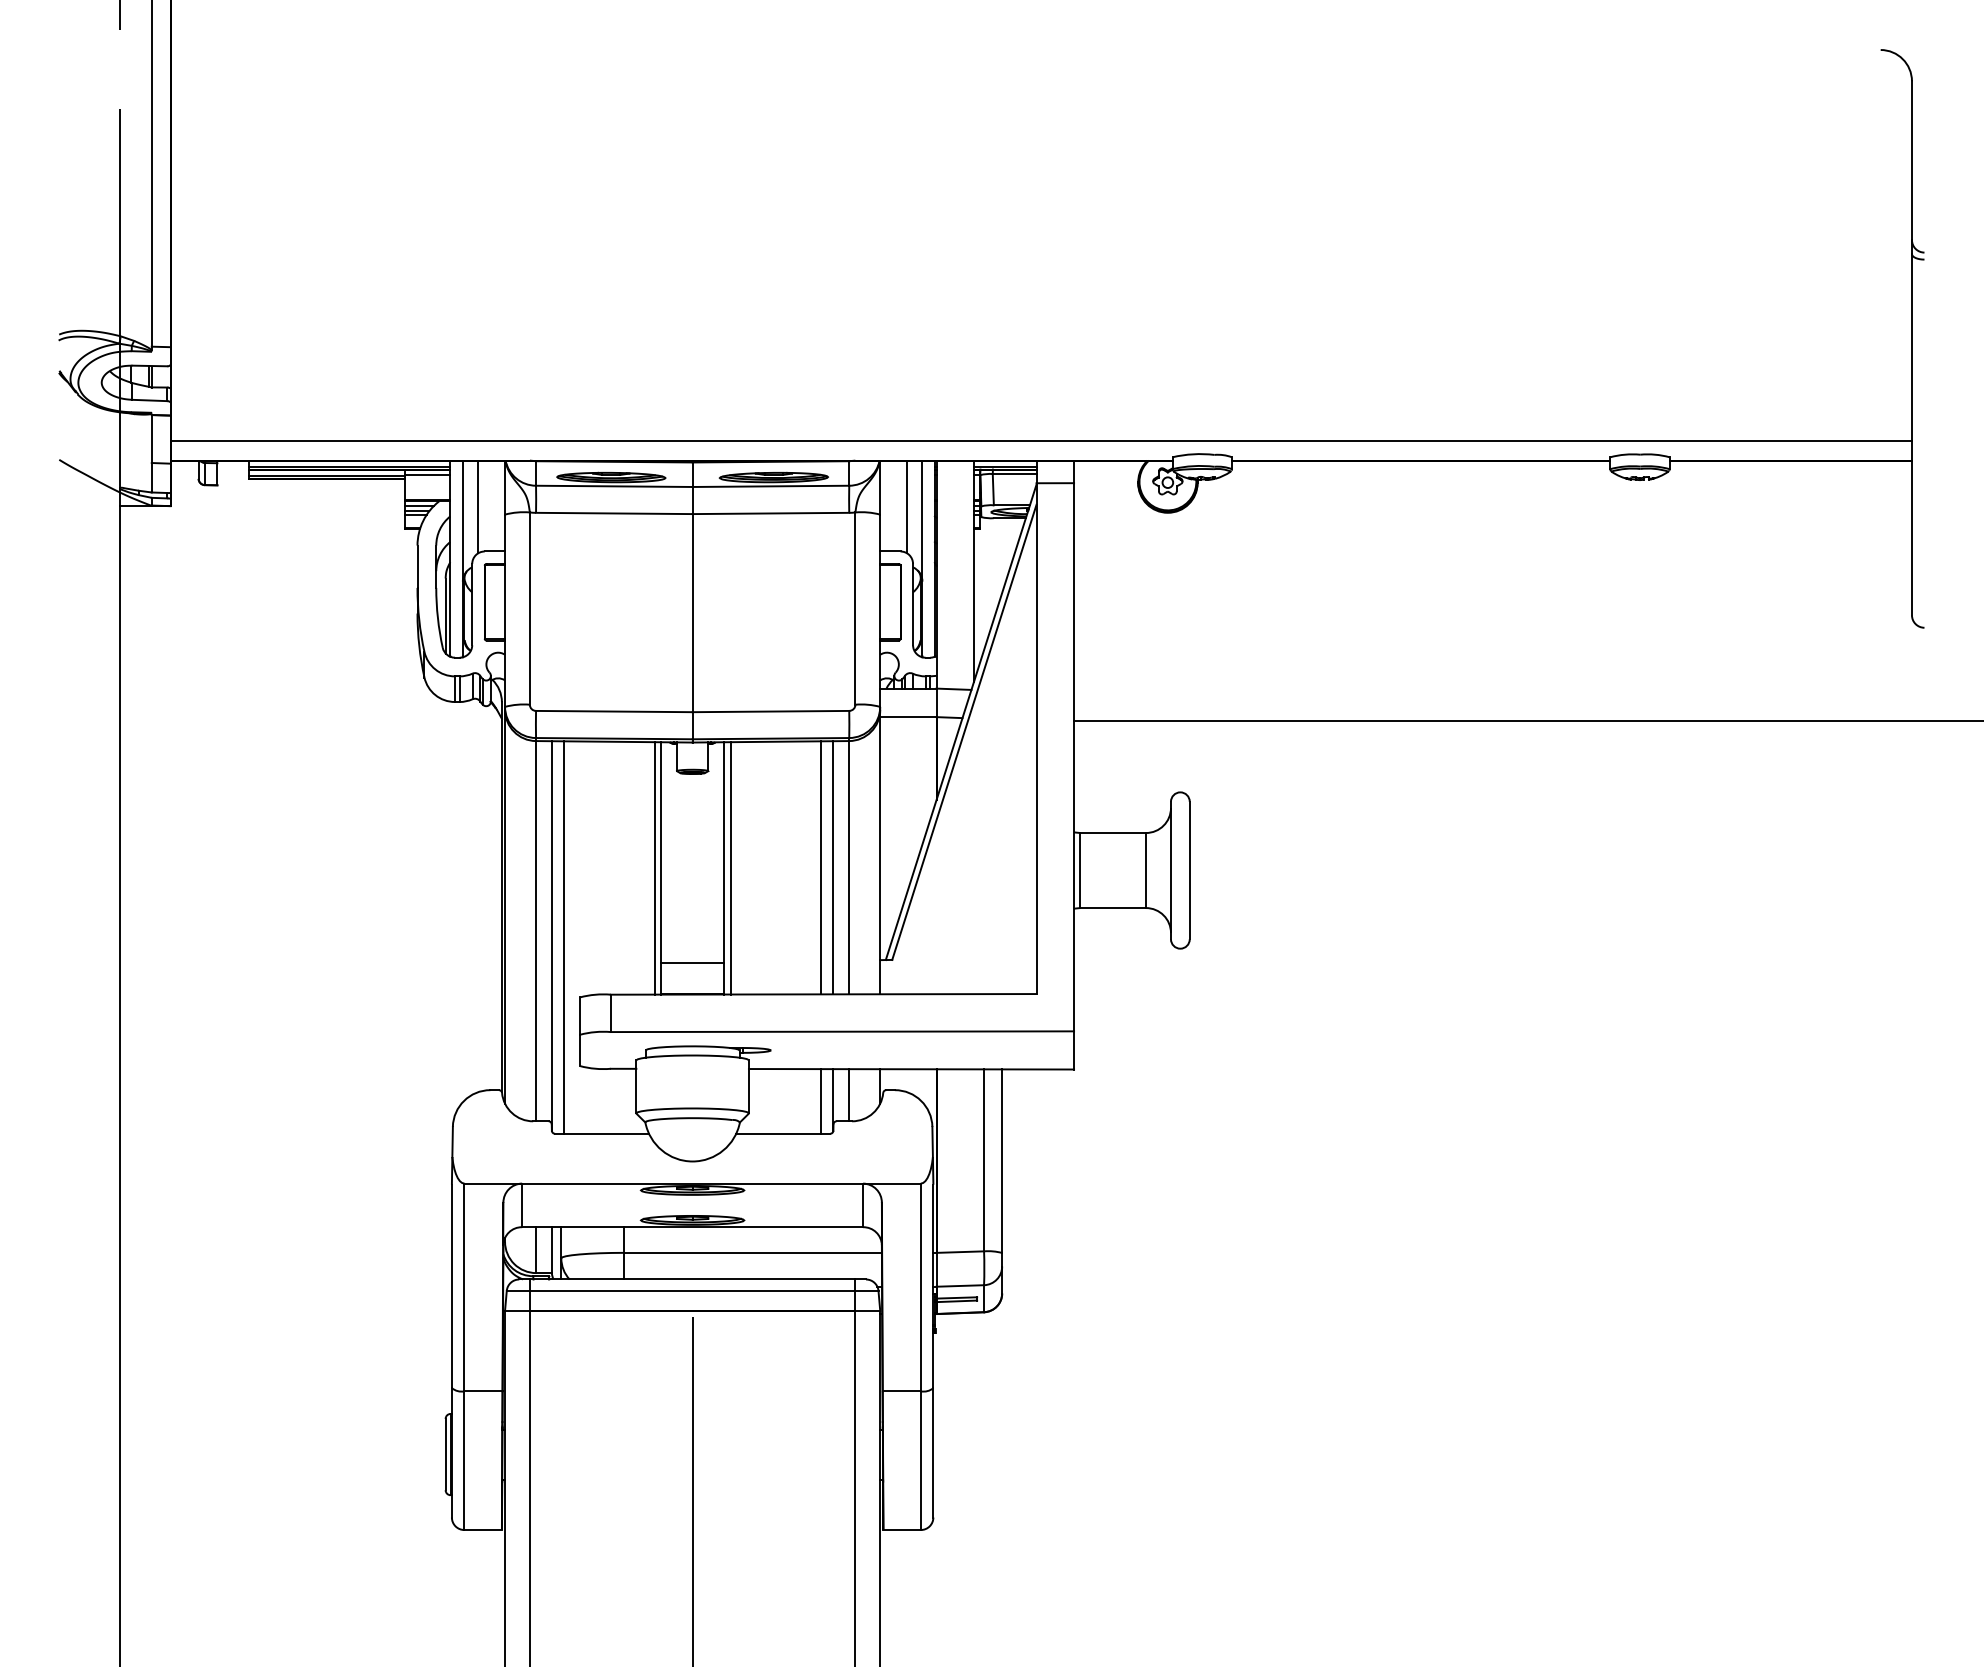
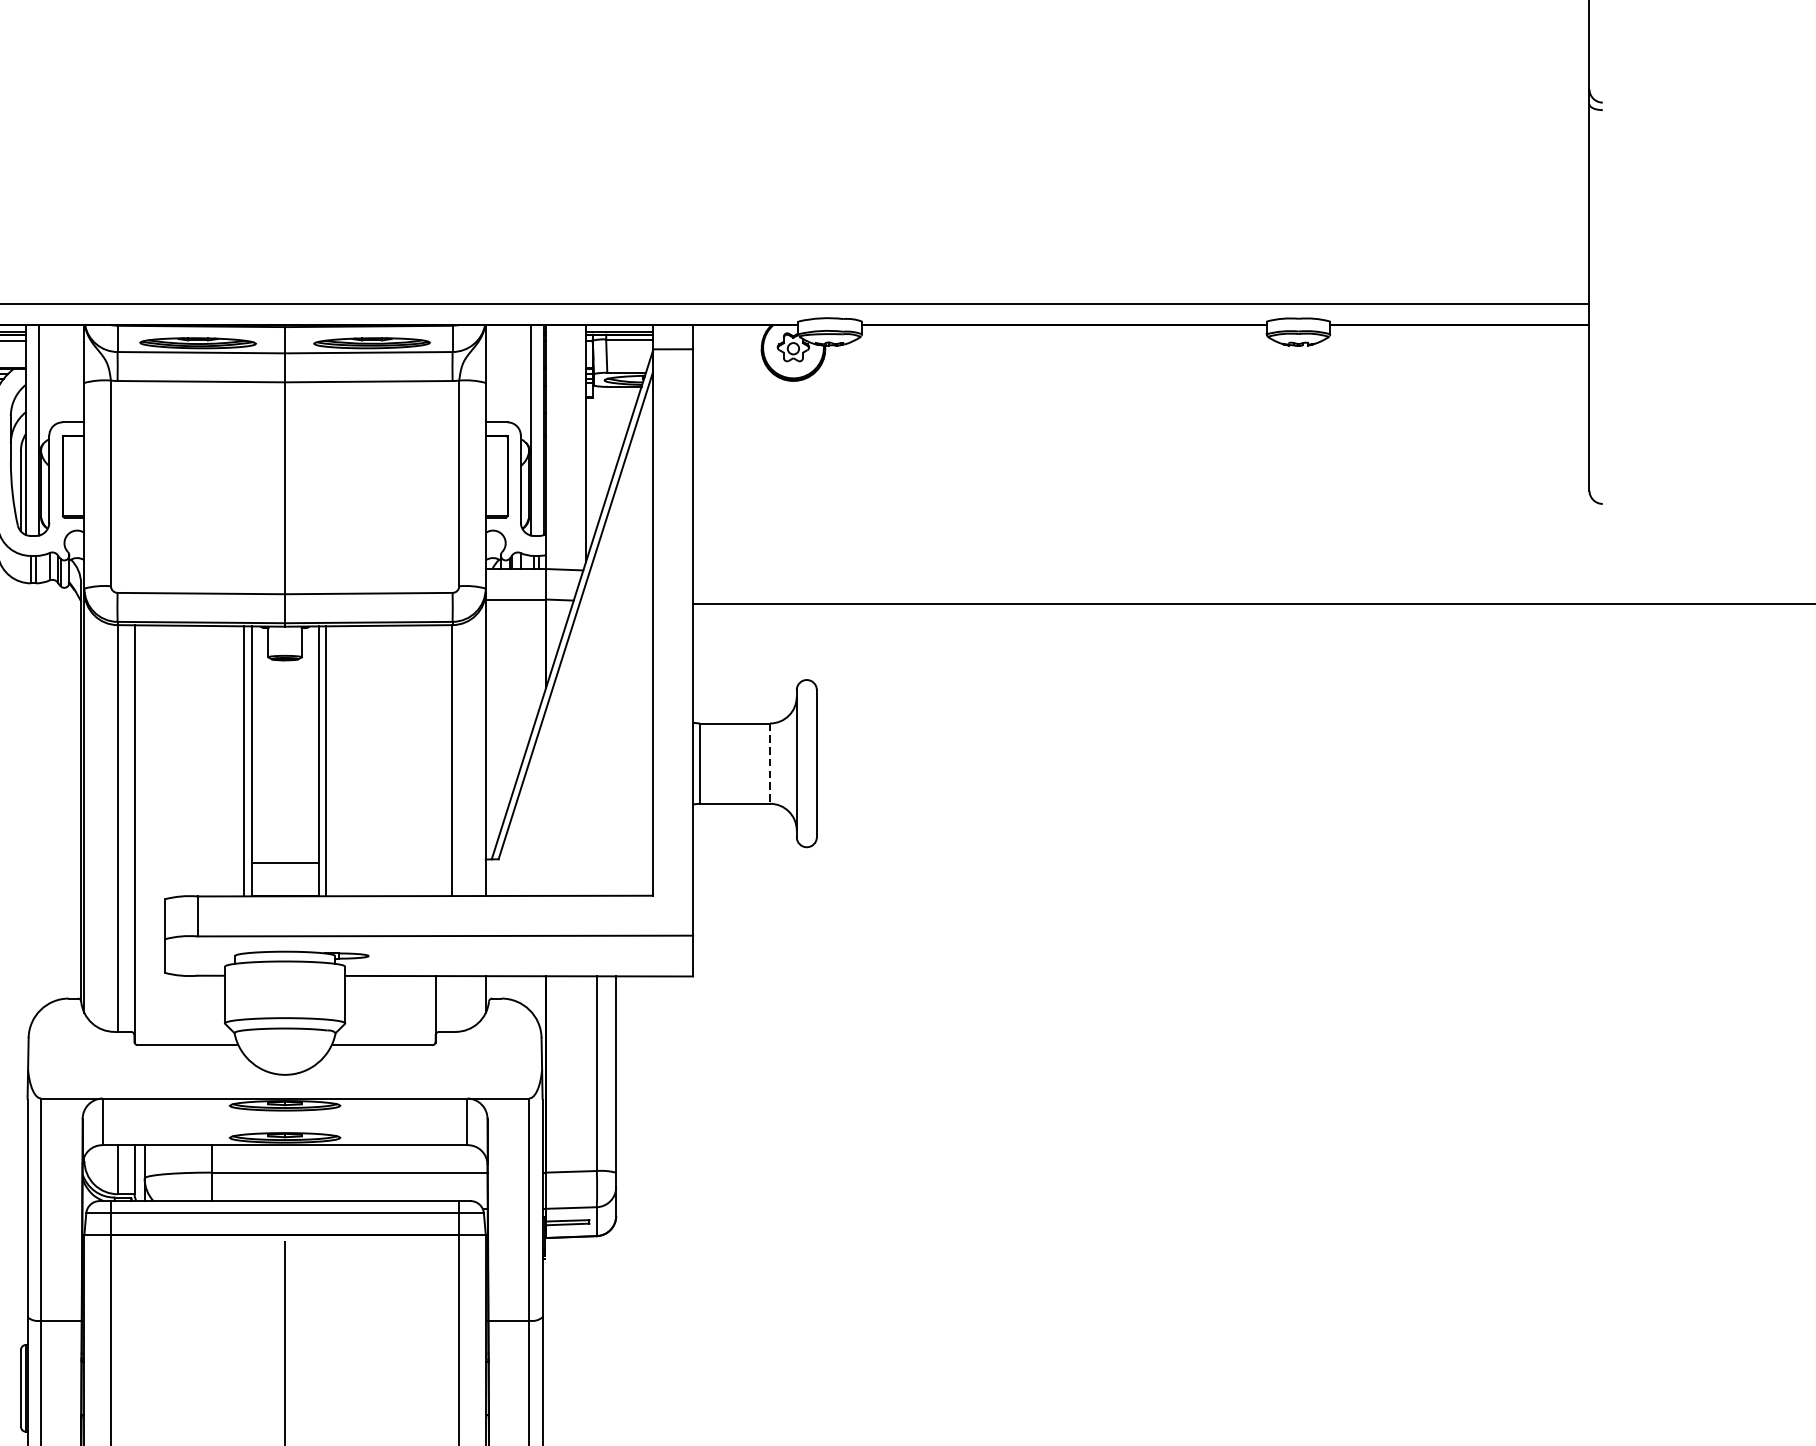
line: (478, 506) -> (56, 374), removed
line: (906, 506) -> (513, 374), removed
line: (820, 867) -> (421, 760), removed
line: (833, 867) -> (435, 760), removed
line: (1145, 870) -> (769, 763), solid -> dashed
line: (564, 937) -> (148, 835), removed
line: (848, 1095) -> (451, 1004), removed
line: (820, 1101) -> (421, 1010), removed

